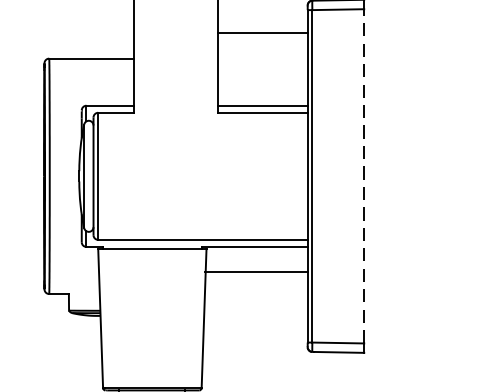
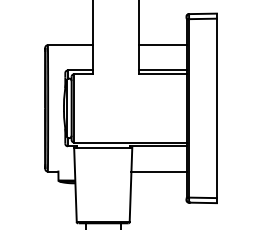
line: (262, 33) -> (162, 45), moved
line: (363, 176) -> (216, 108), dashed -> solid
line: (255, 271) -> (158, 171), moved

